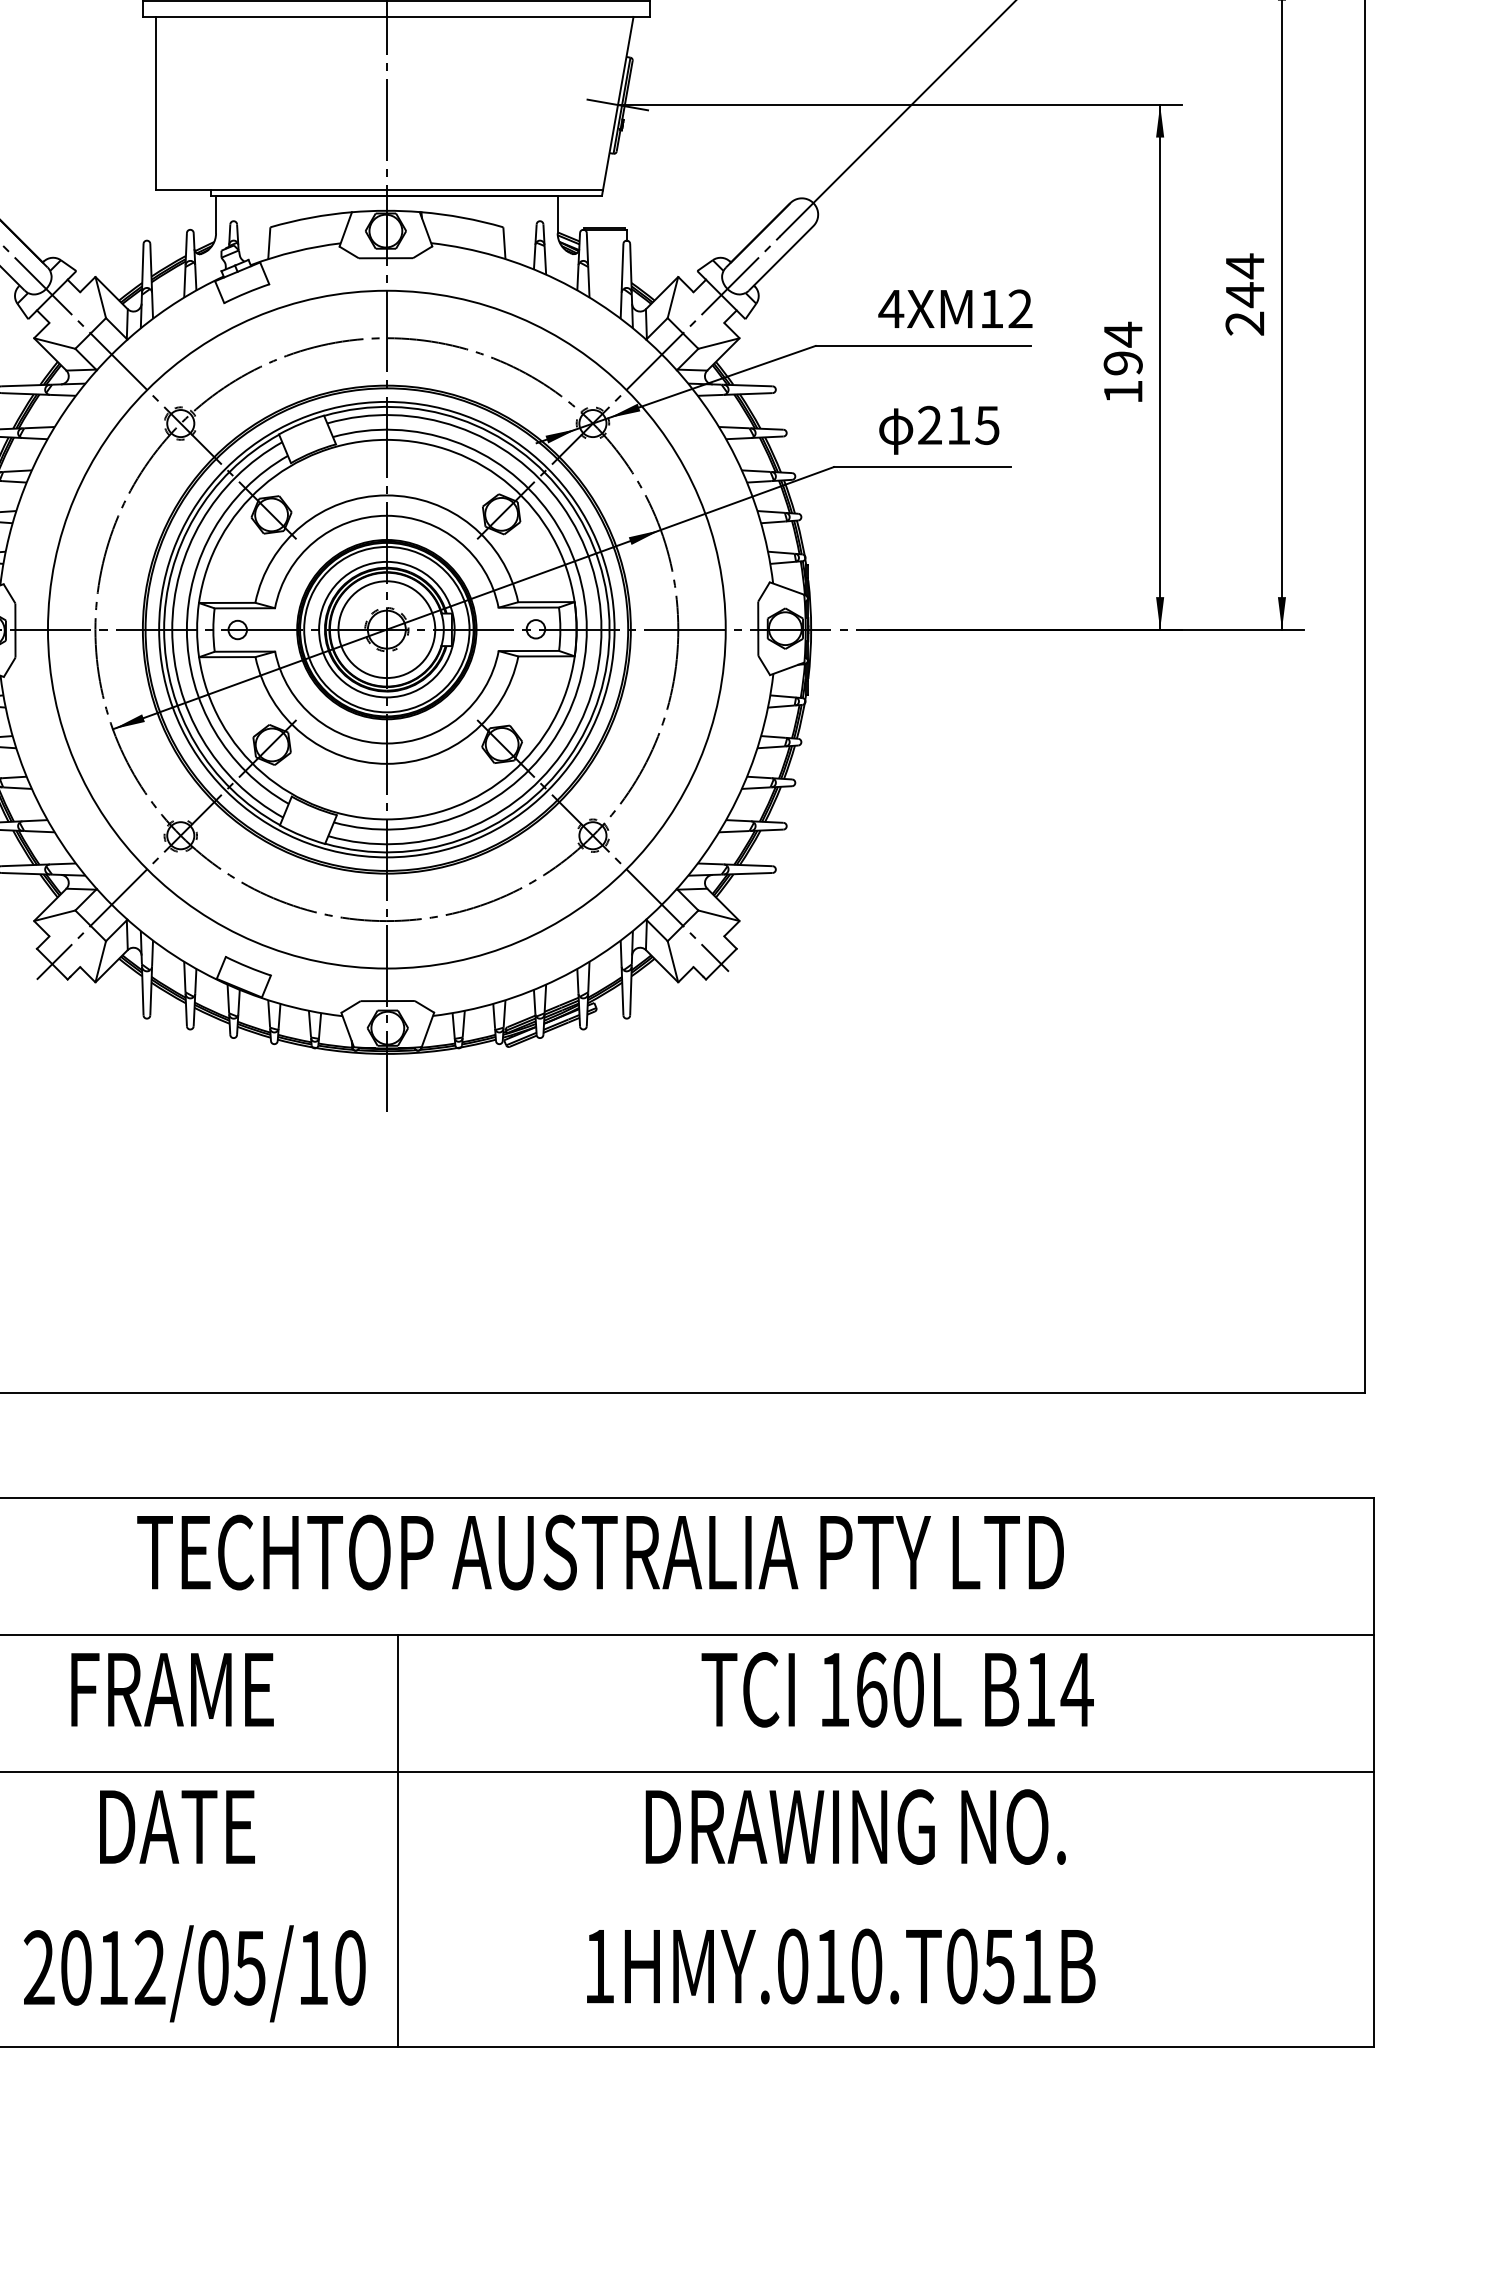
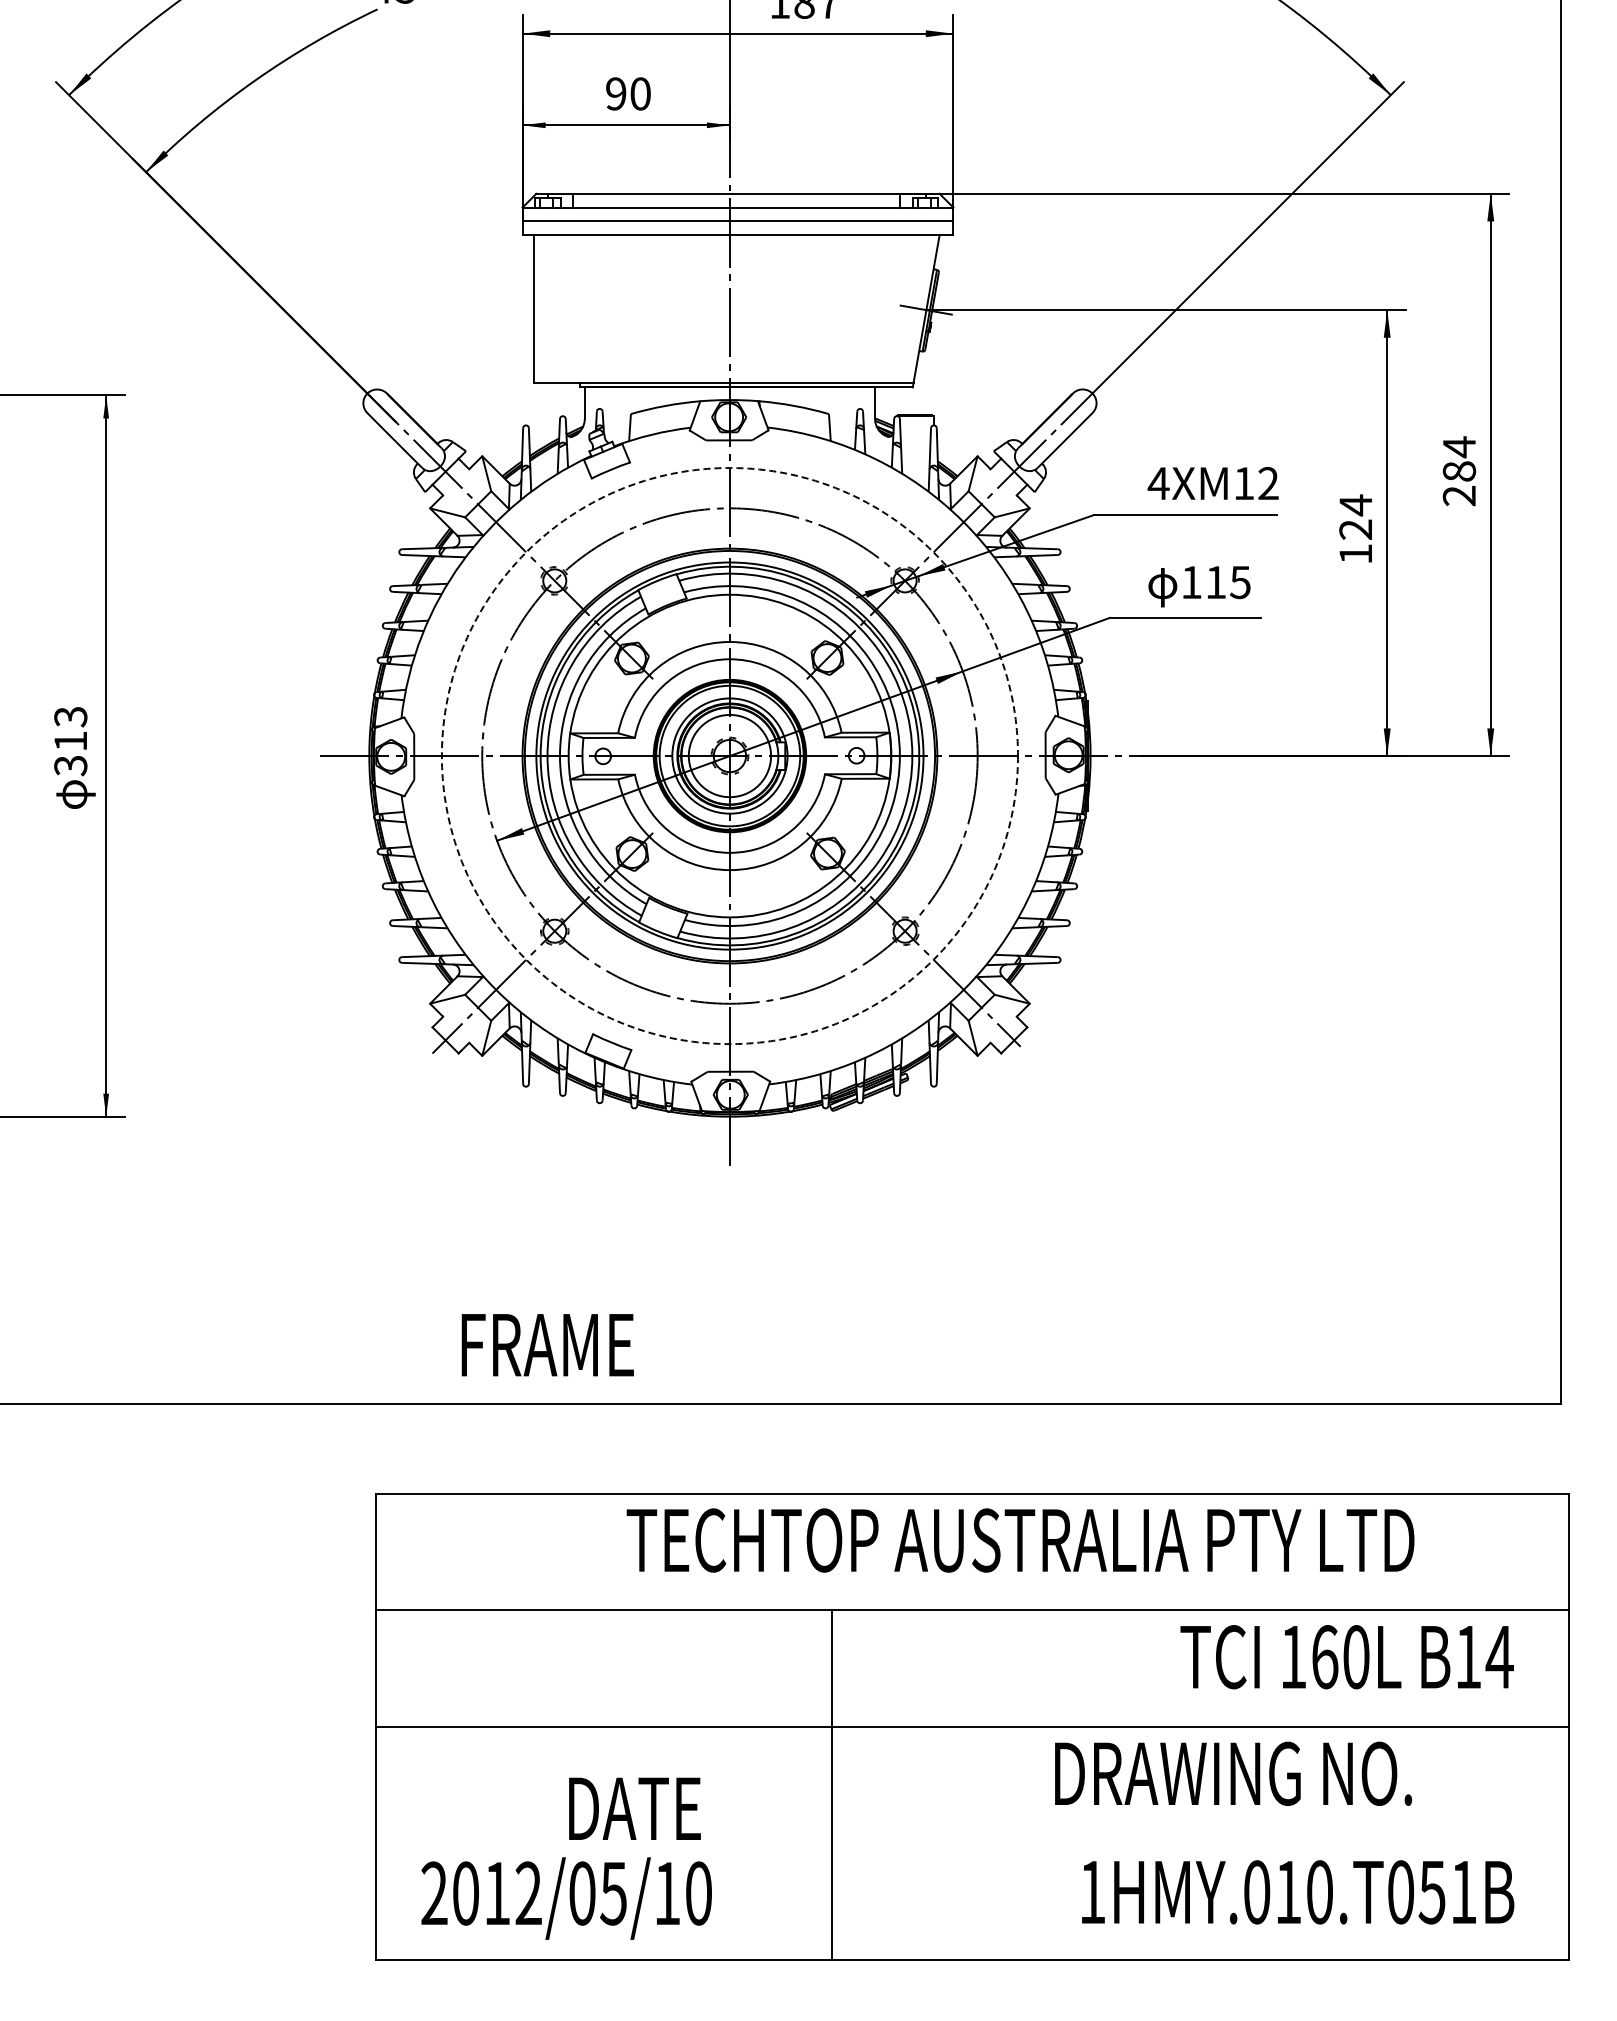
text: (1245, 294) -> (1459, 471), 244 -> 284
text: (1122, 363) -> (1355, 529), 194 -> 124
text: (929, 424) -> (1191, 581), 215 -> 115
circle: (386, 630) -> (729, 756), solid -> dashed
text: (600, 1552) -> (1020, 1540), moved
text: (172, 1690) -> (547, 1345), moved
text: (896, 1690) -> (1346, 1657), moved
text: (176, 1826) -> (634, 1808), moved
text: (855, 1826) -> (1233, 1773), moved
line: (398, 1840) -> (832, 1785), moved
text: (841, 1966) -> (1298, 1892), moved

